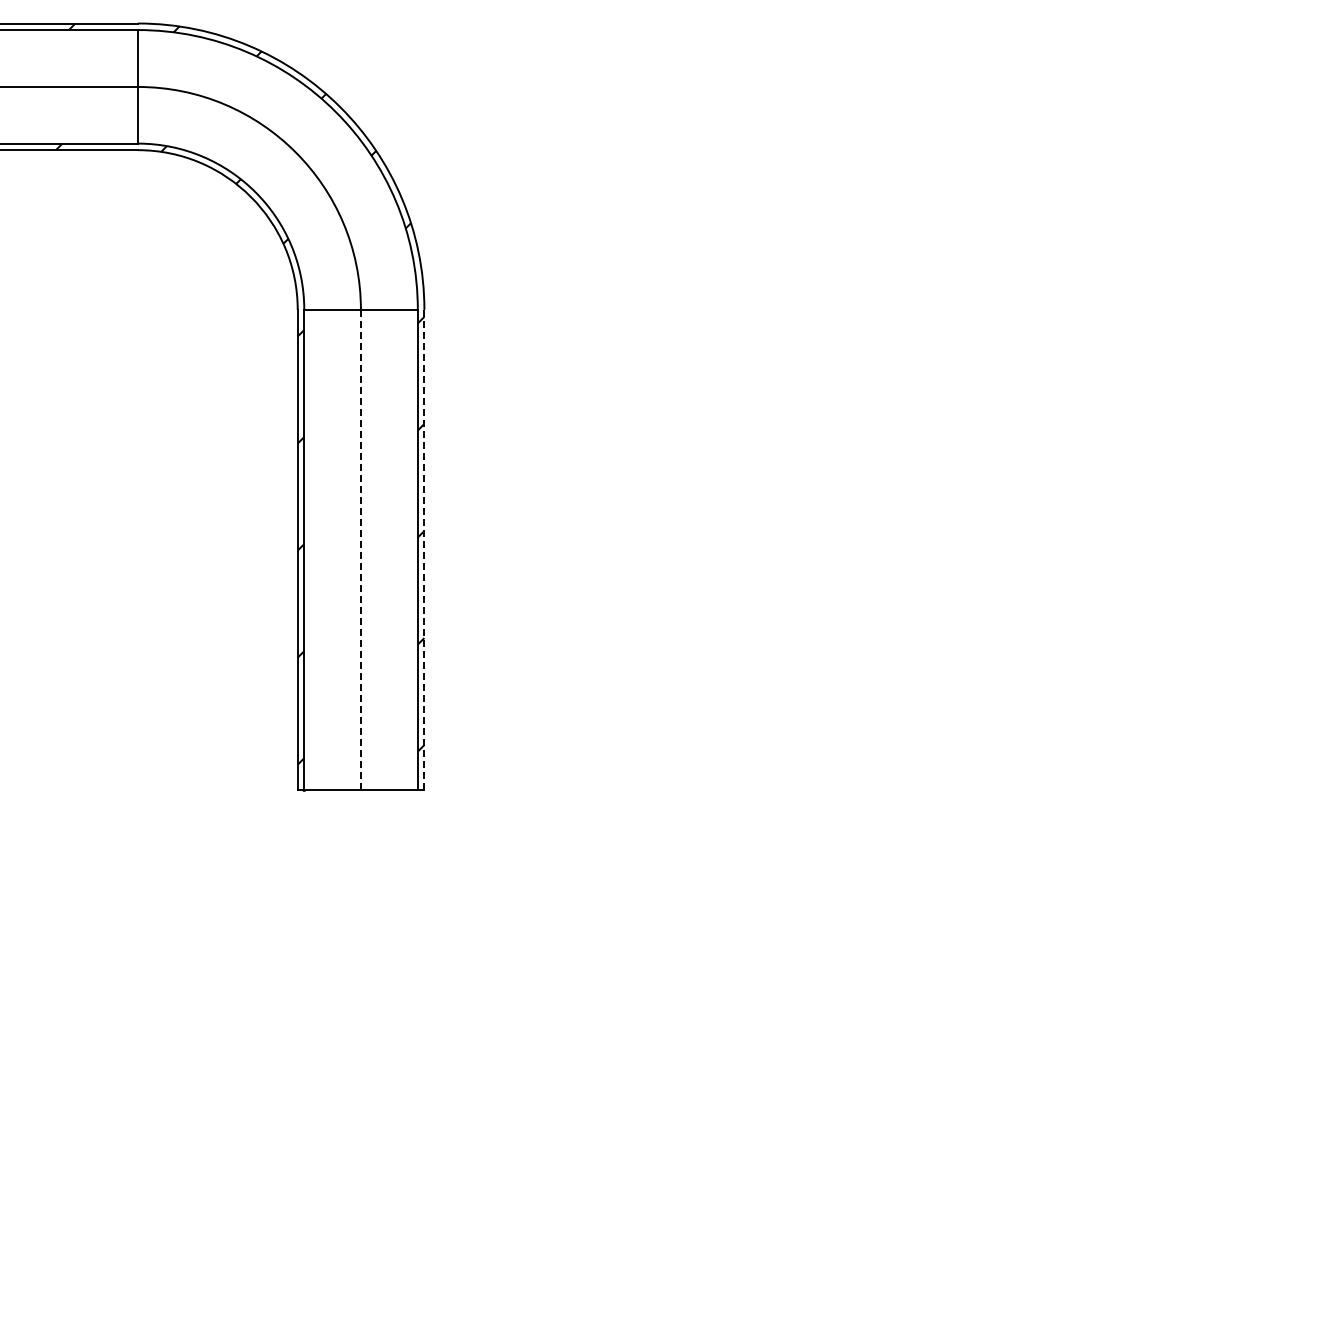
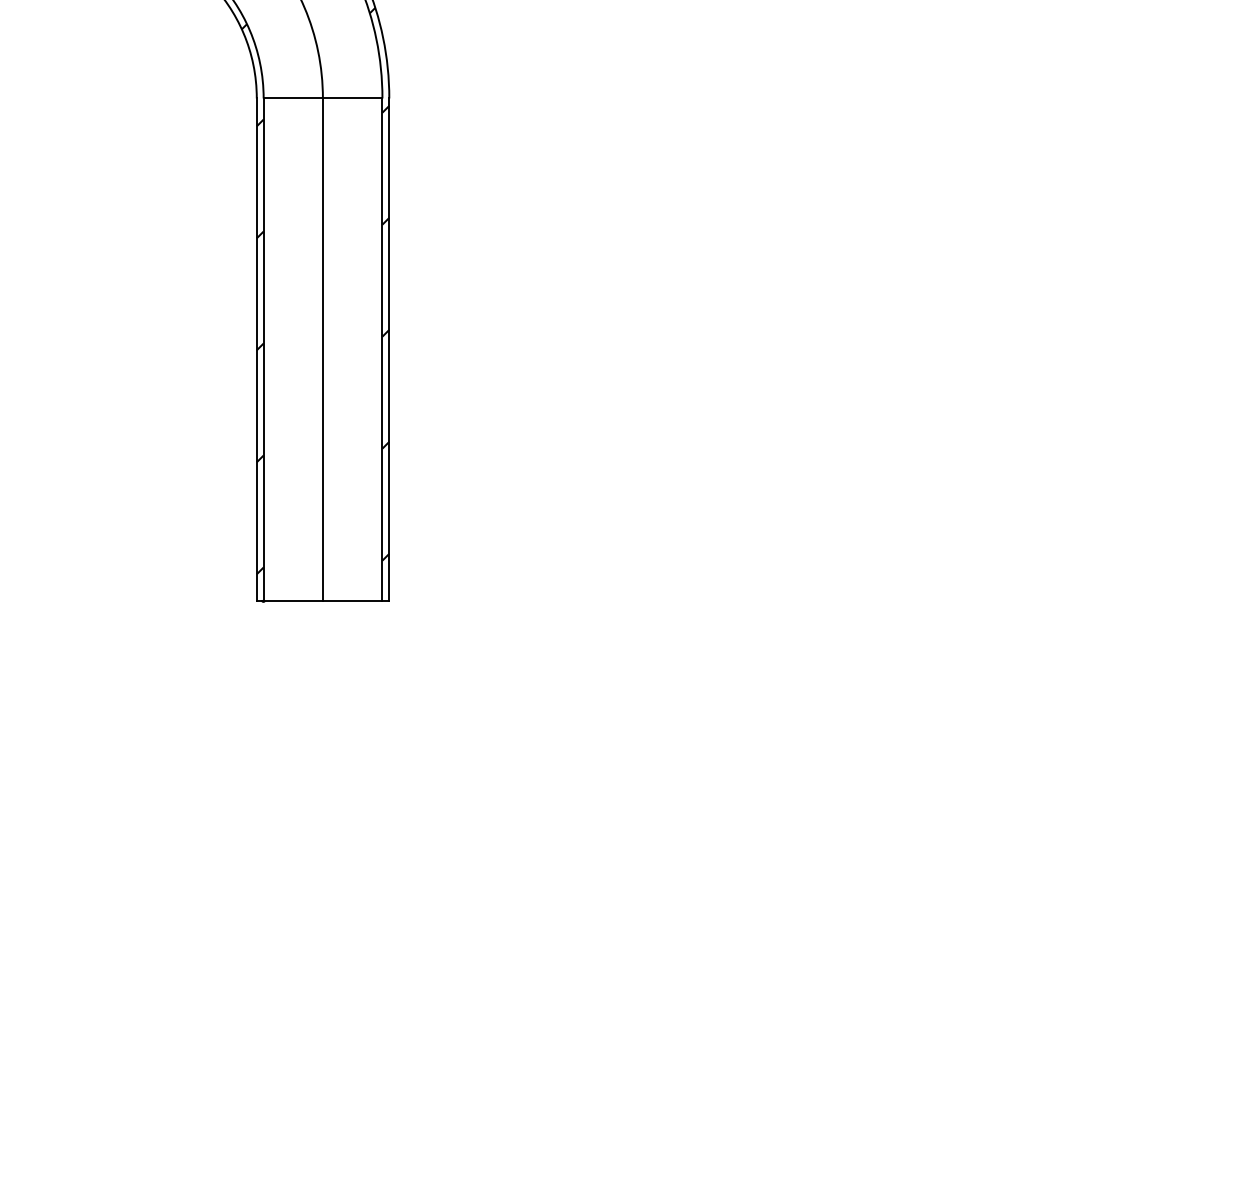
line: (360, 549) -> (322, 349), dashed -> solid
line: (424, 549) -> (389, 349), dashed -> solid

